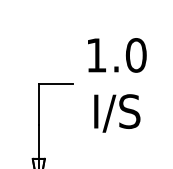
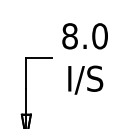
text: (95, 55) -> (69, 36), 1.0 -> 8.0

